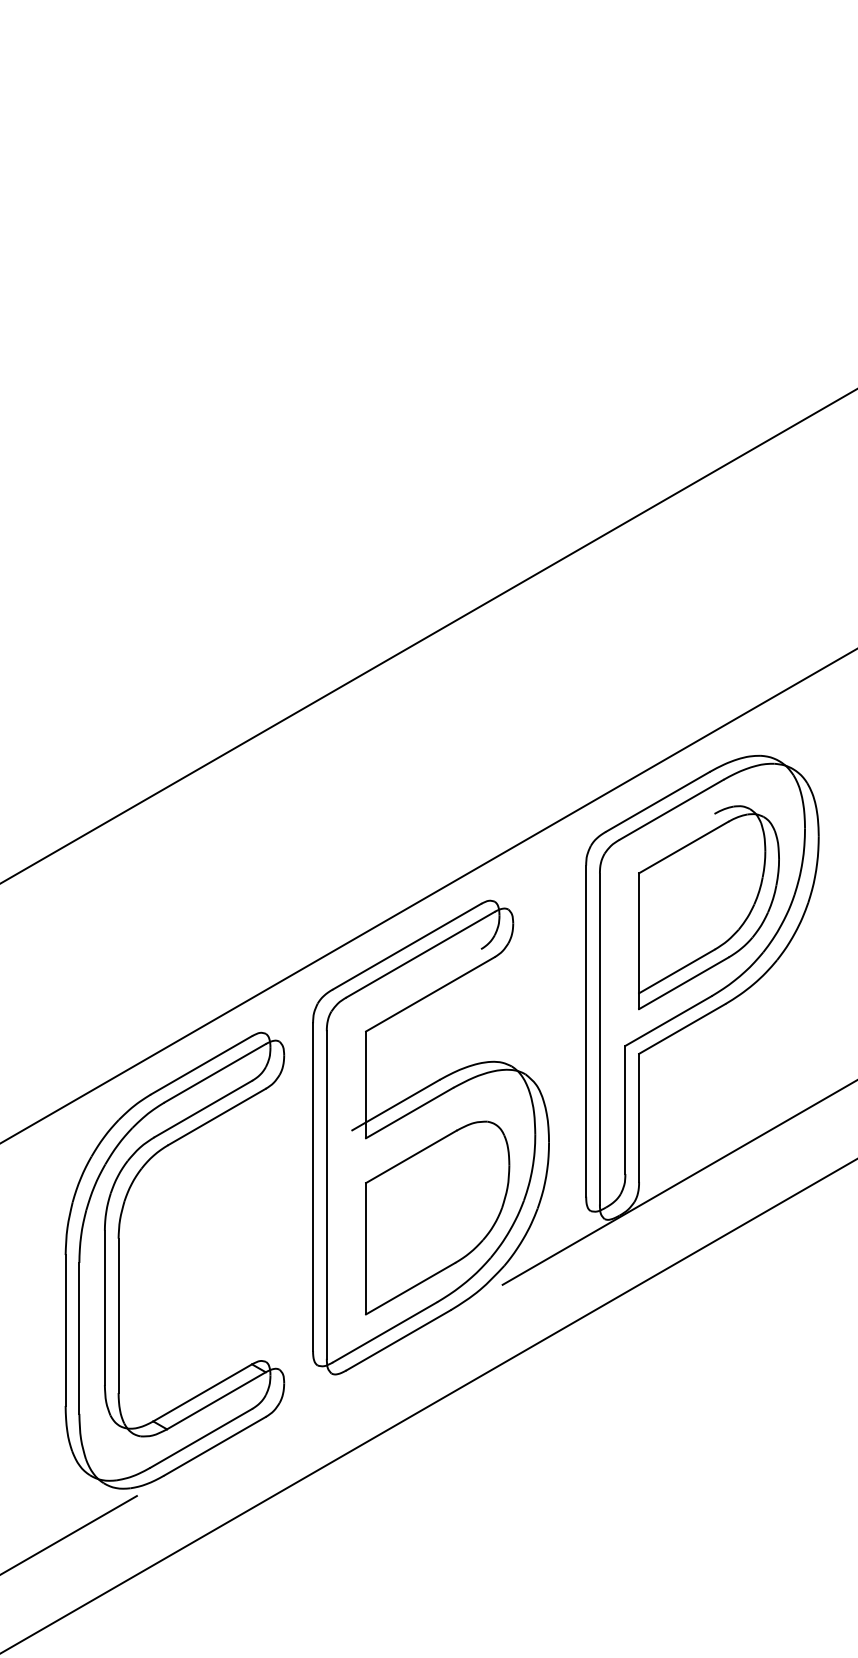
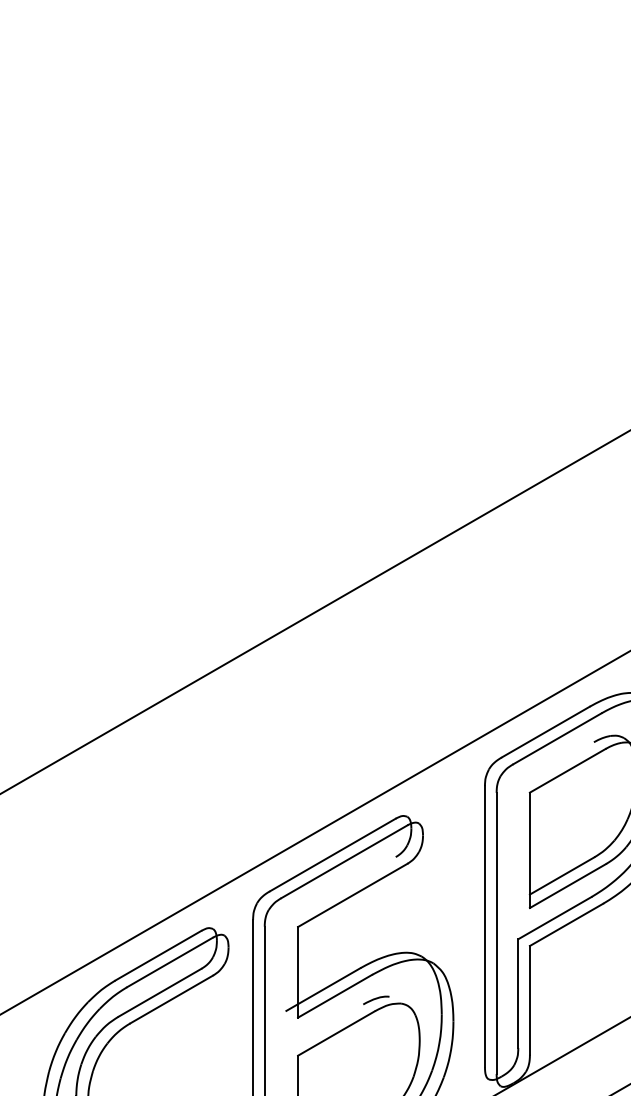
curve: (457, 1116) -> (375, 999), added

